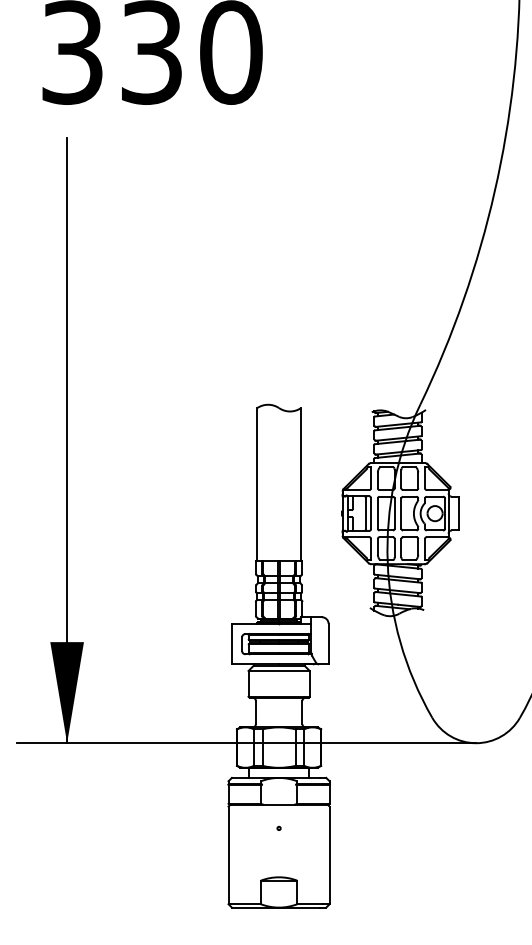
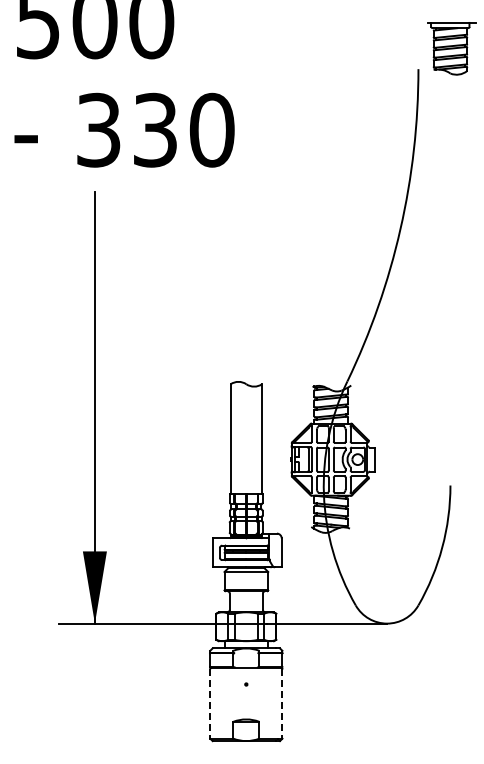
line: (228, 855) -> (210, 703), solid -> dashed
line: (329, 855) -> (282, 703), solid -> dashed

